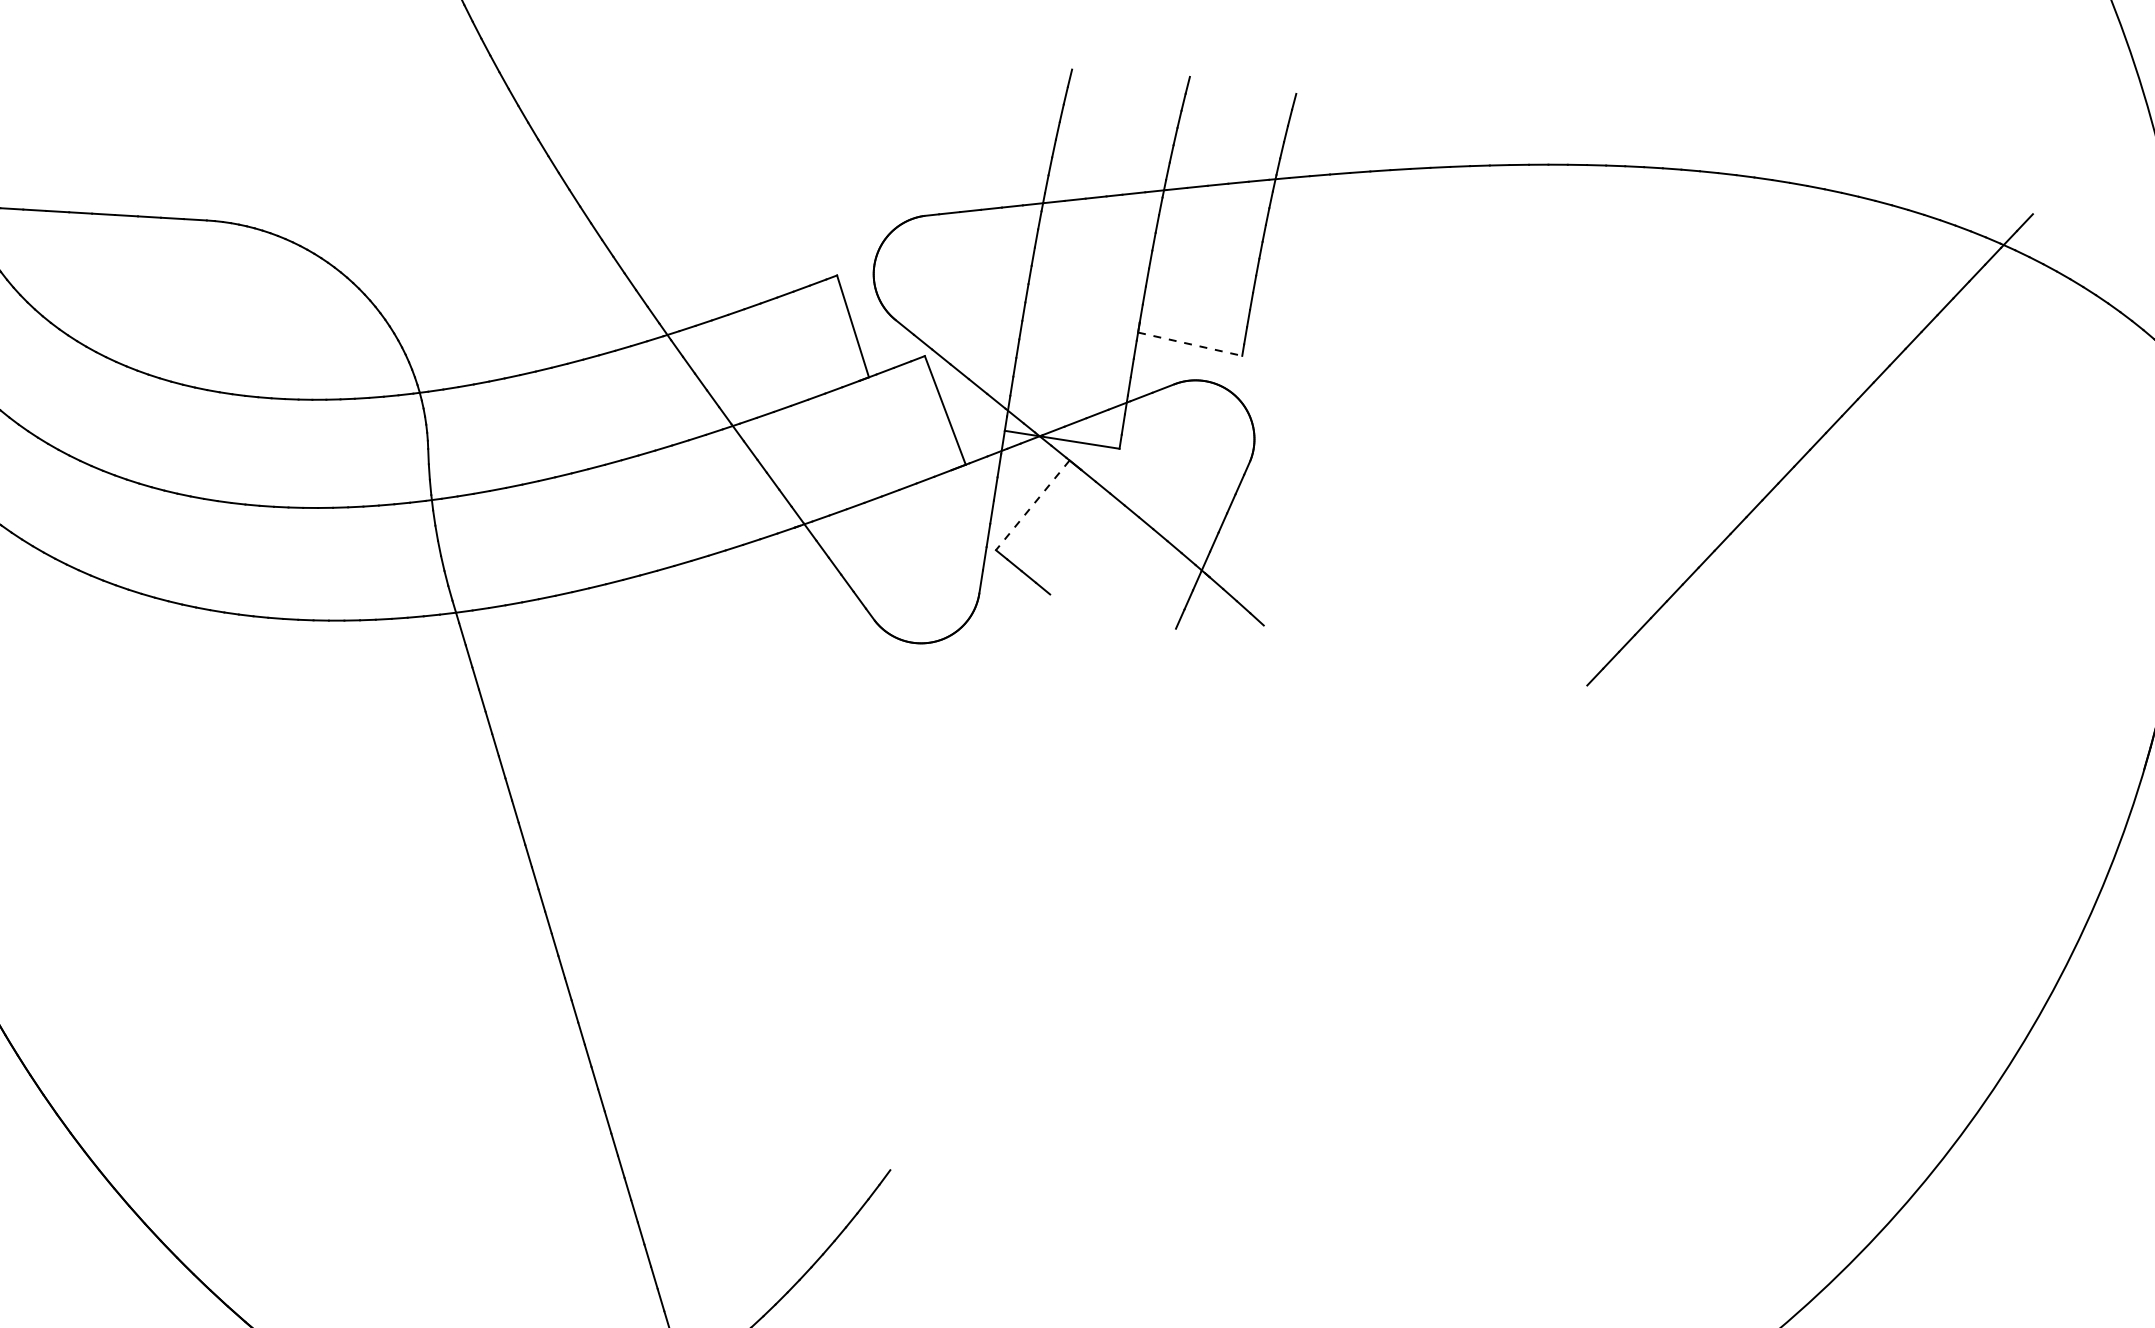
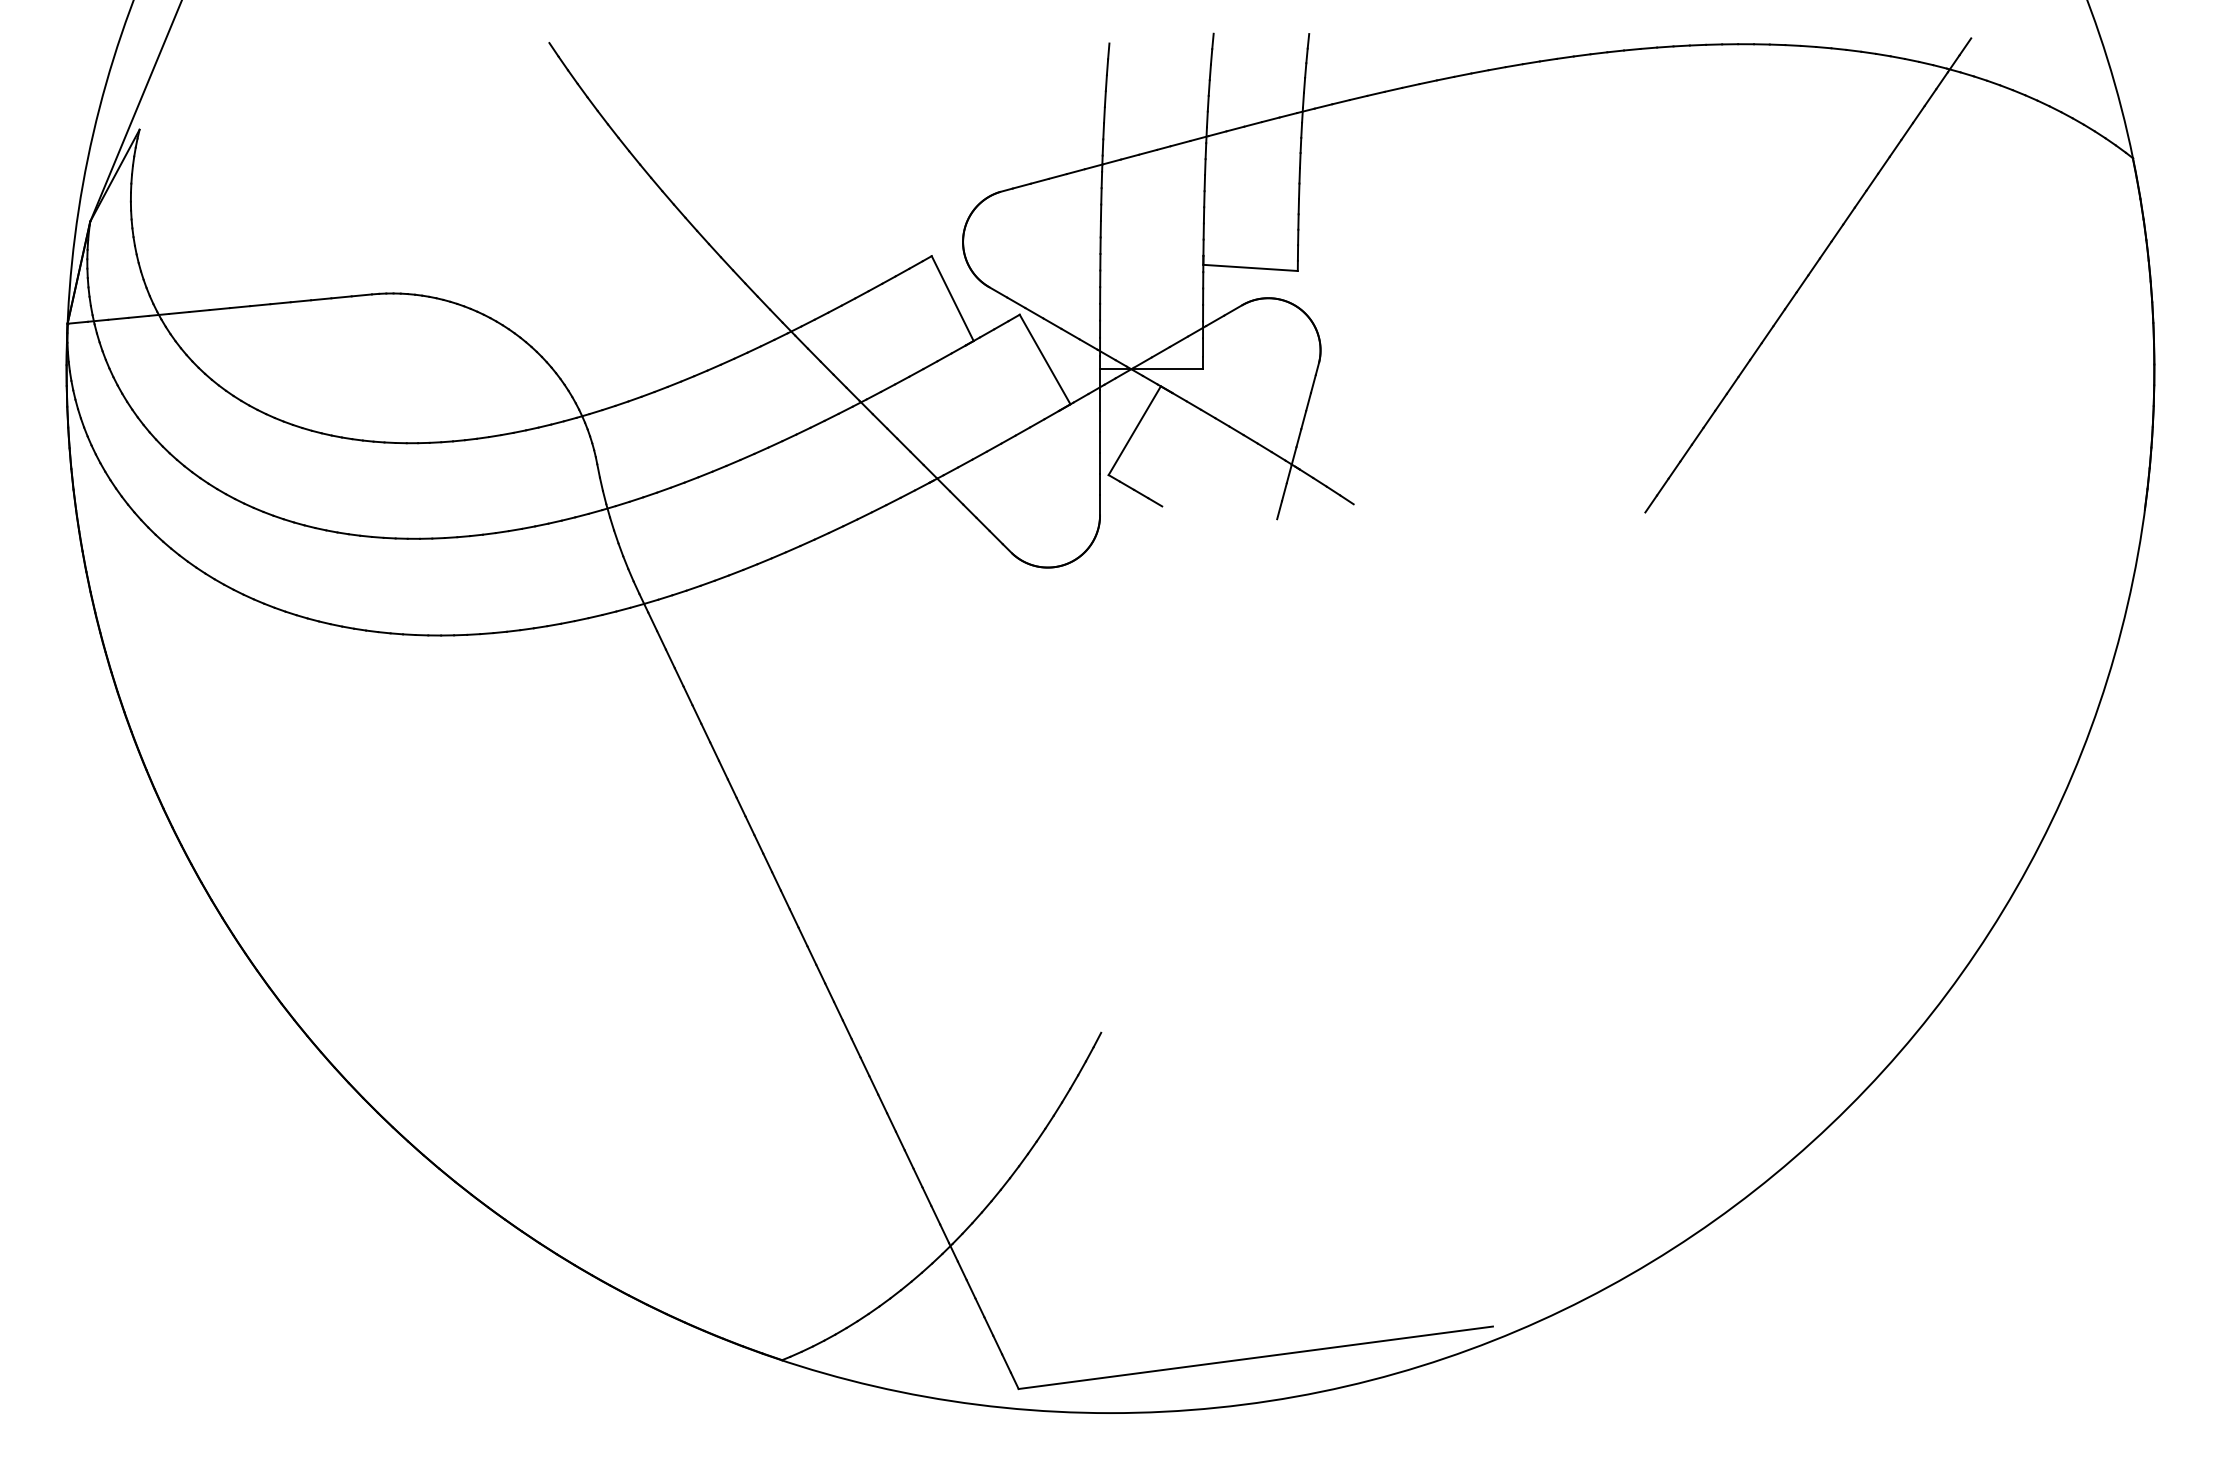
line: (1191, 343) -> (1251, 267), dashed -> solid
line: (1032, 506) -> (1134, 431), dashed -> solid

